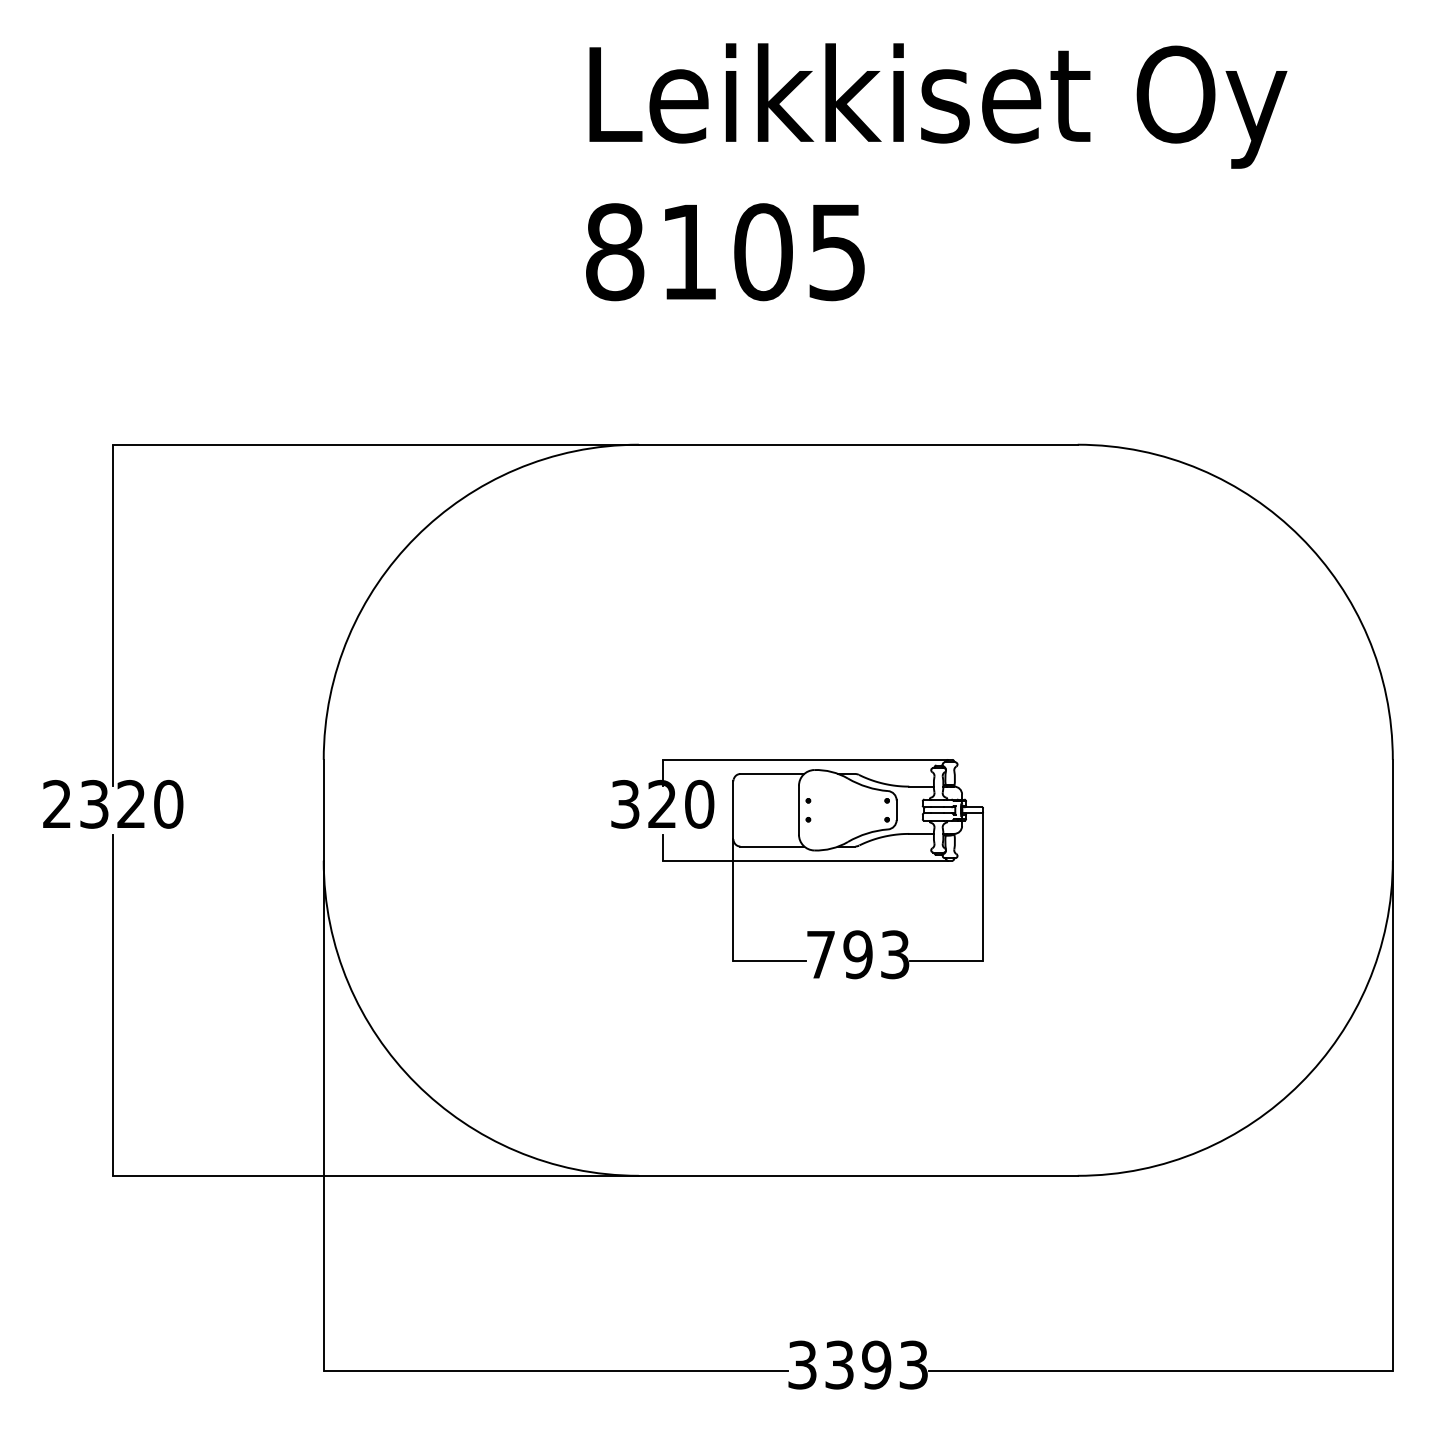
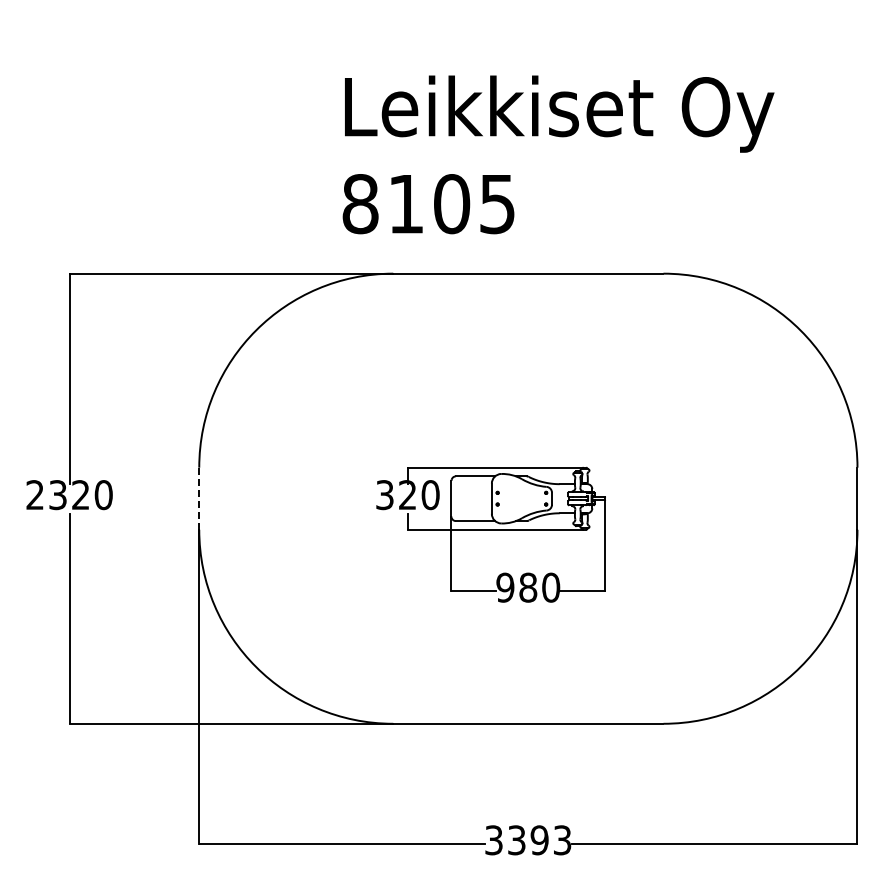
text: (936, 171) -> (558, 154), moved
line: (324, 811) -> (199, 499), solid -> dashed
text: (858, 954) -> (528, 587), 793 -> 980

